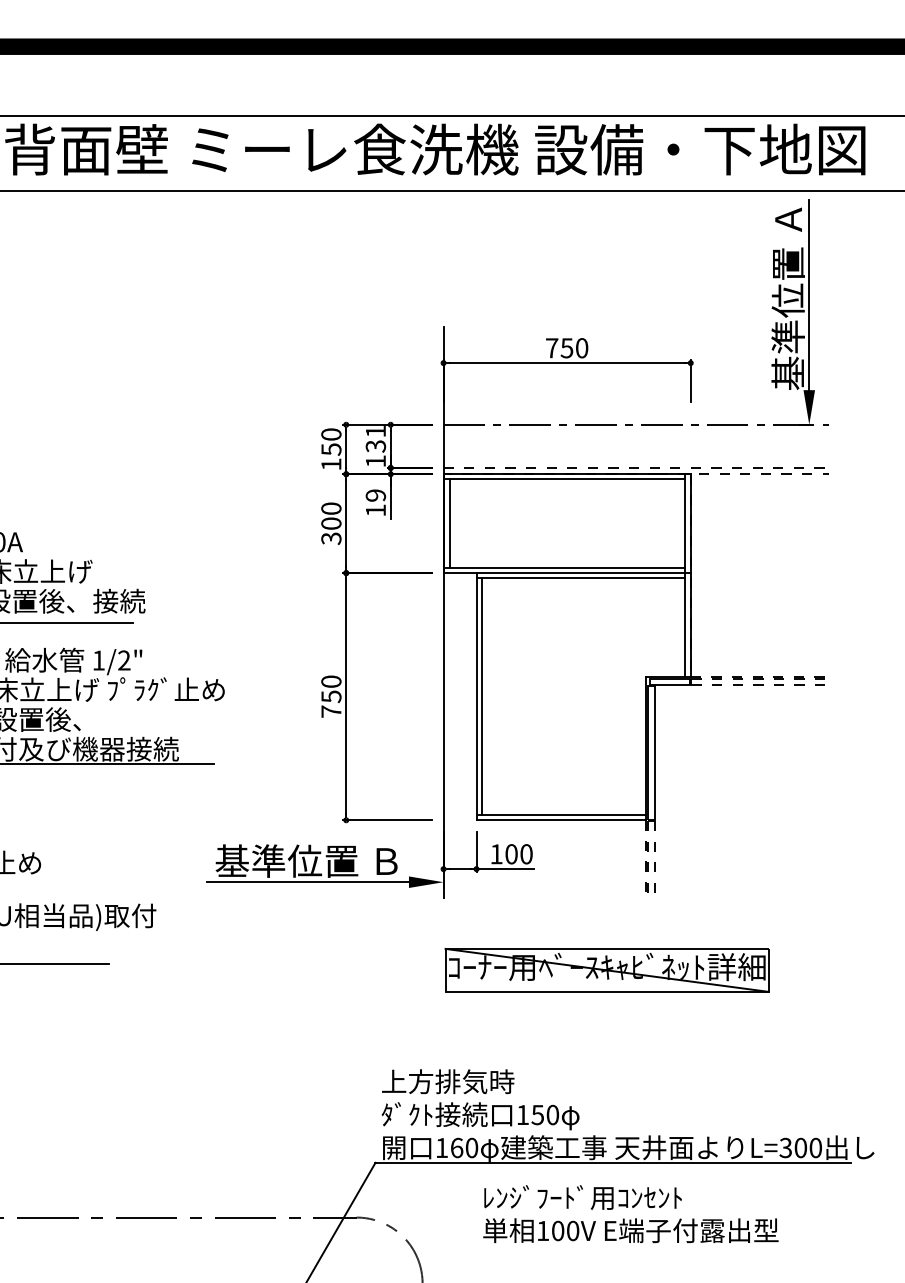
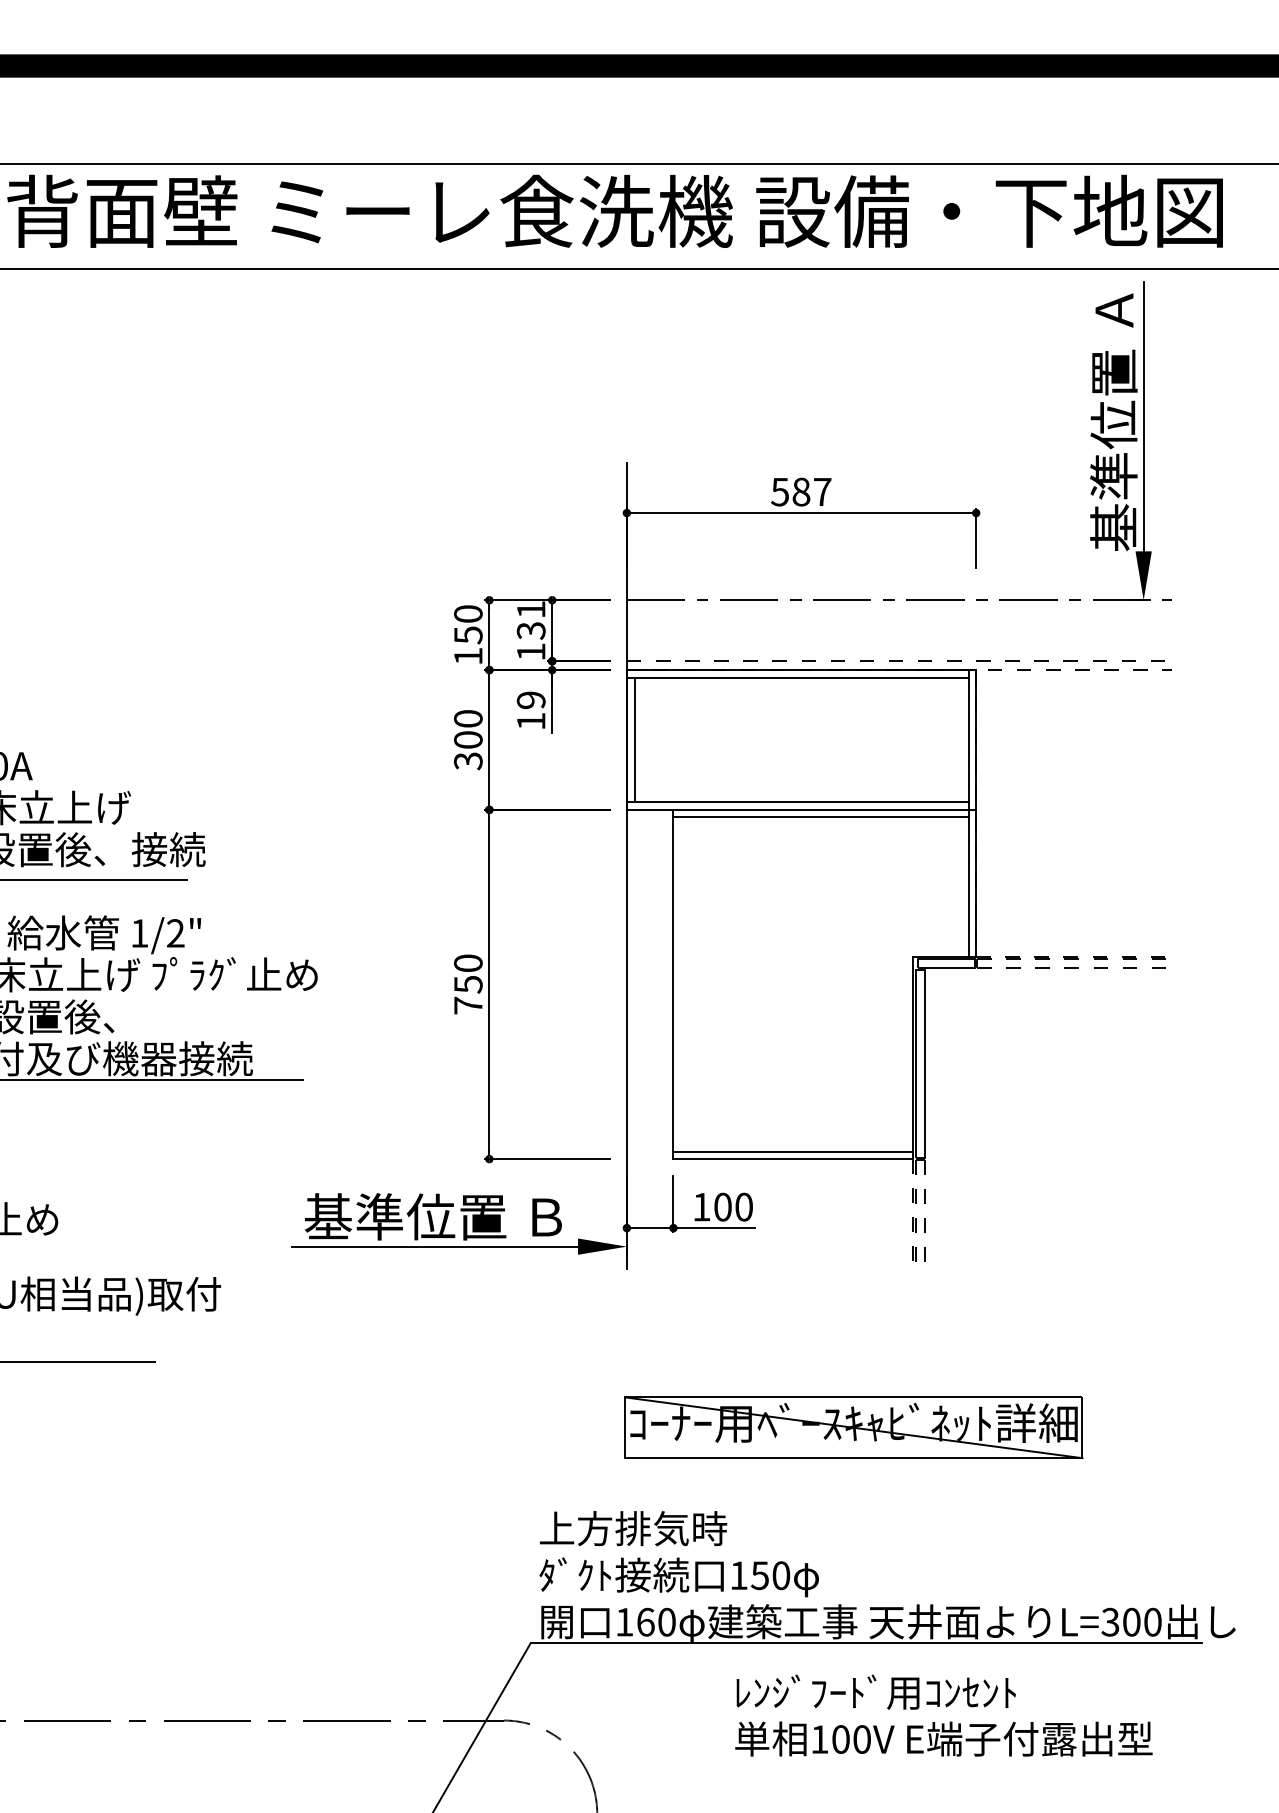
text: (566, 348) -> (800, 492), 750 -> 587
line: (481, 696) -> (680, 984), removed
part: (606, 970) -> (852, 1427), moved
text: (630, 1214) -> (943, 1716), moved

